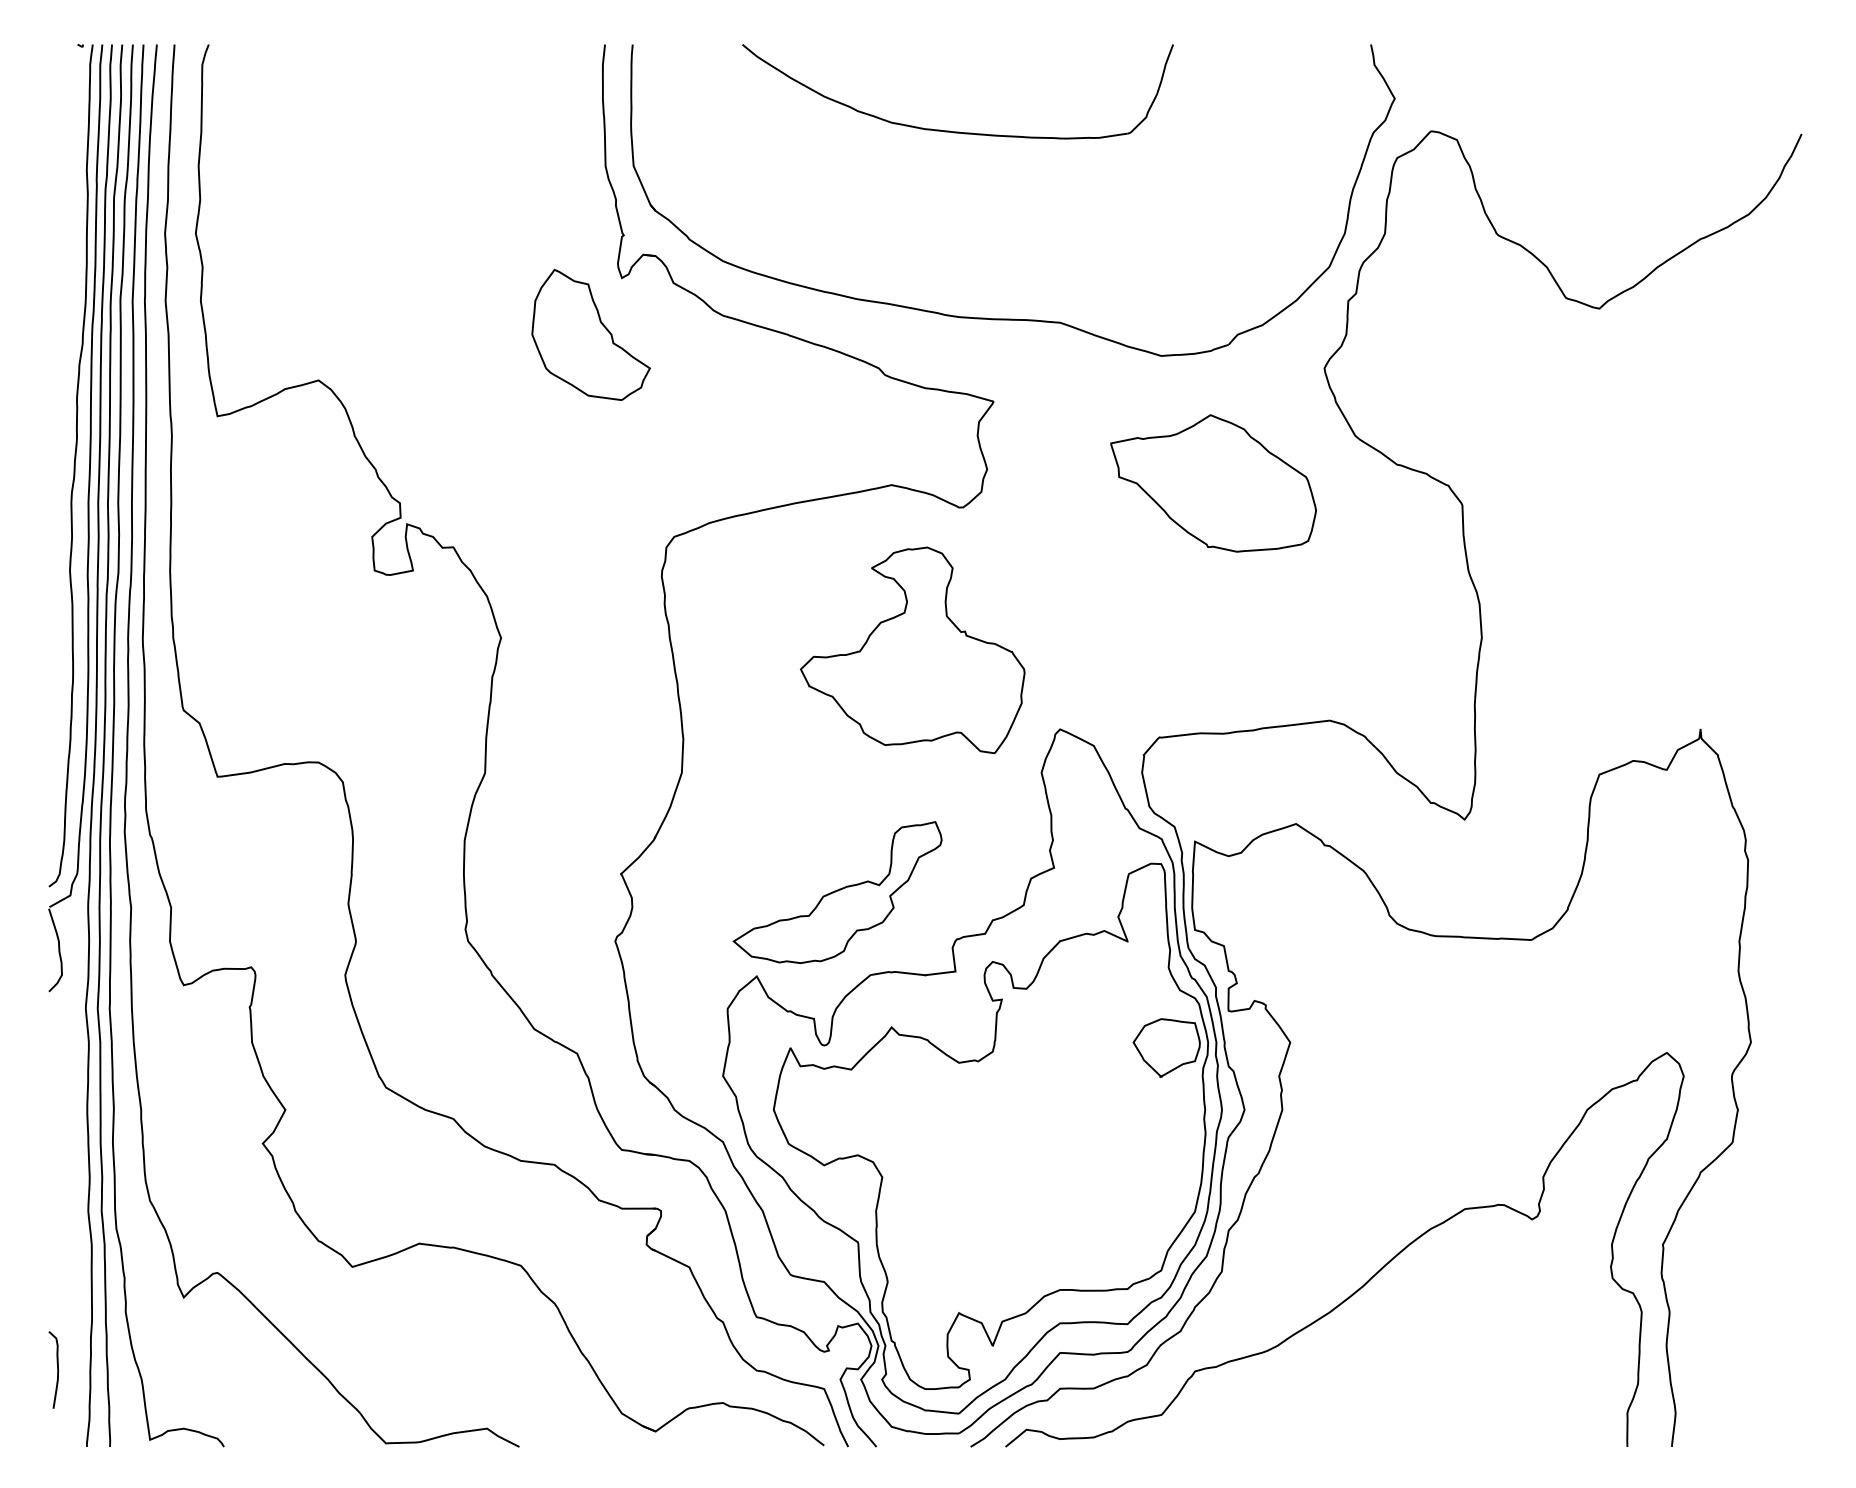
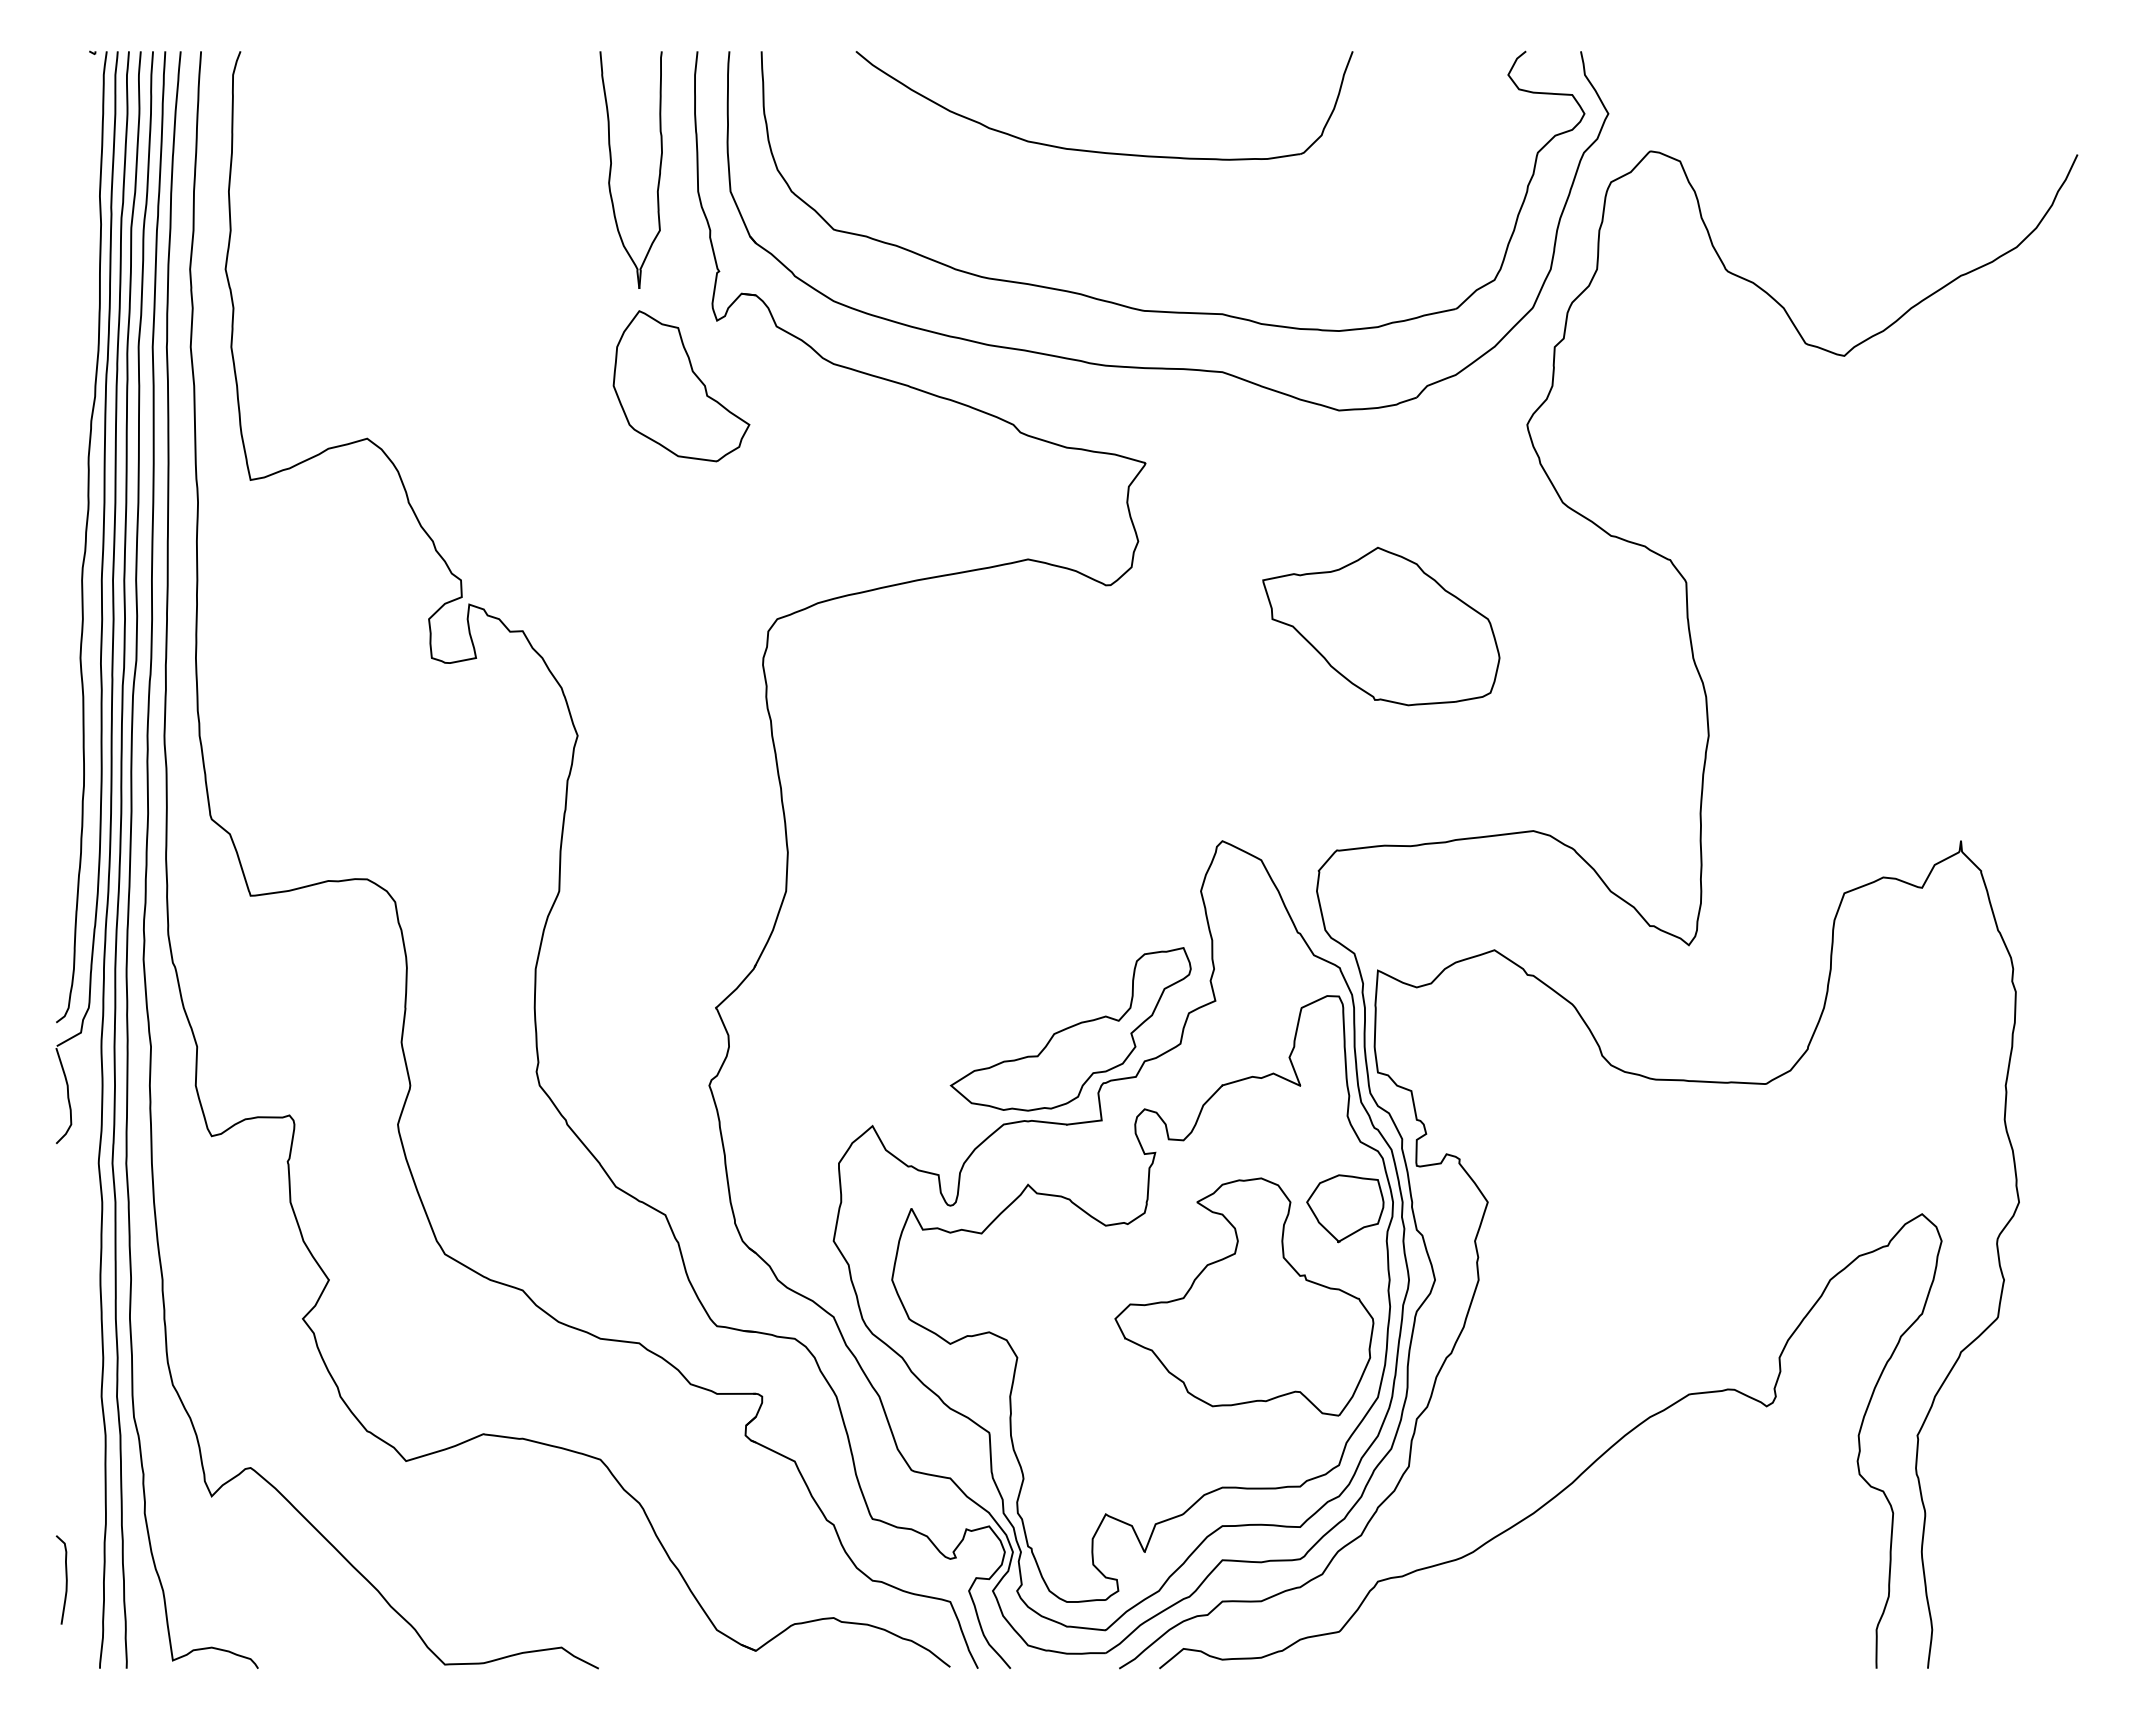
part: (530, 147) -> (611, 169), added
part: (1008, 269) -> (1162, 310), added
part: (1213, 483) -> (1381, 626), moved
part: (912, 649) -> (1244, 1296), moved
part: (837, 892) -> (1070, 1029), moved

